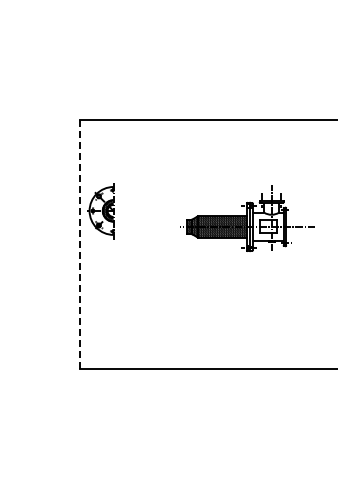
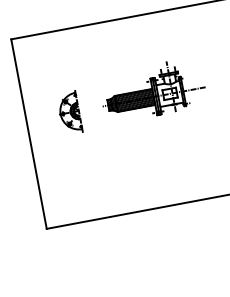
part: (100, 211) -> (69, 113), moved
line: (79, 244) -> (28, 134), dashed -> solid

